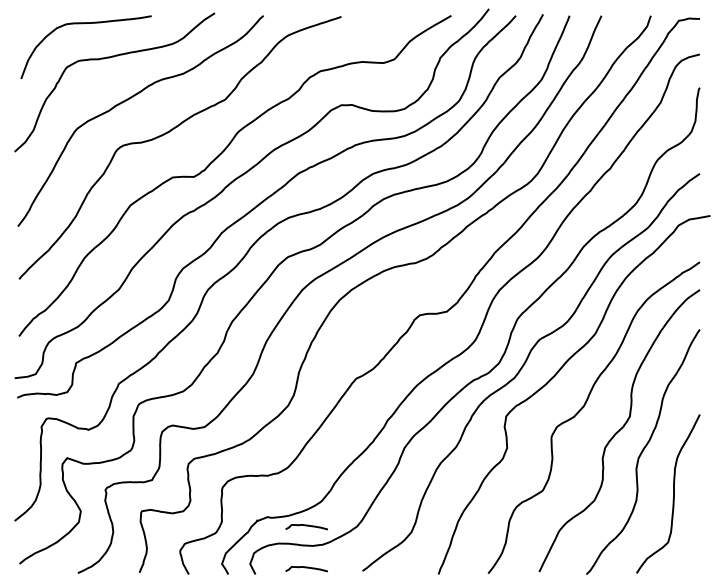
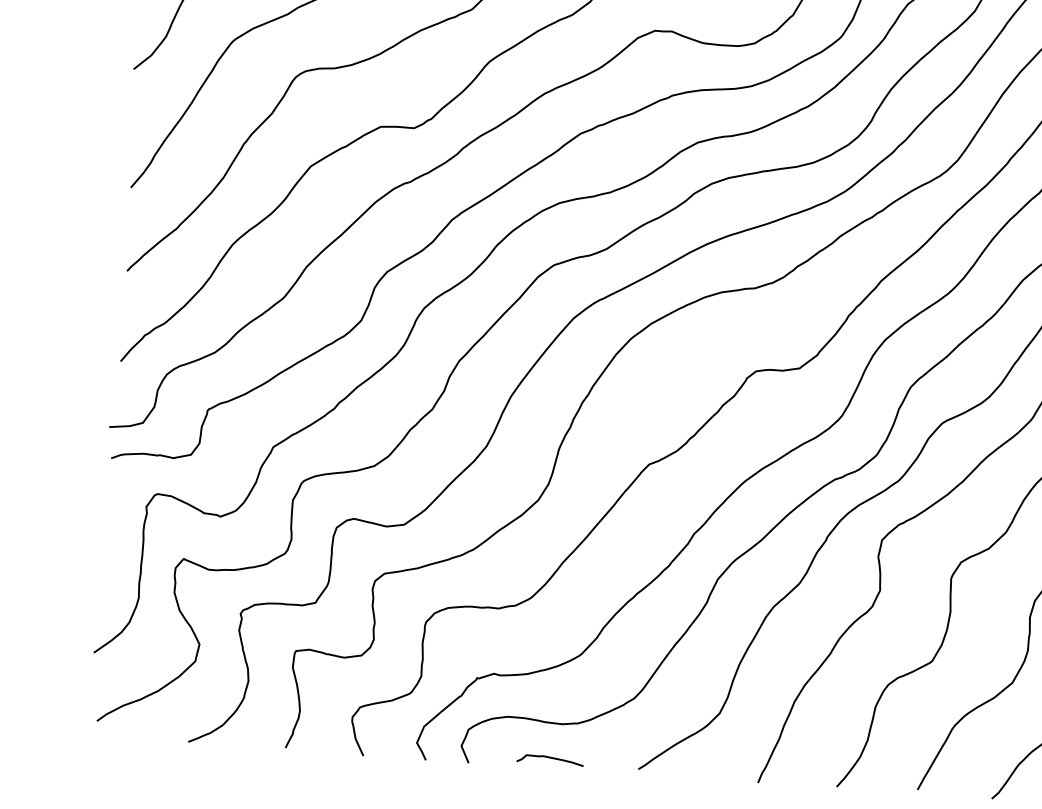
curve: (306, 526) -> (554, 692), removed

